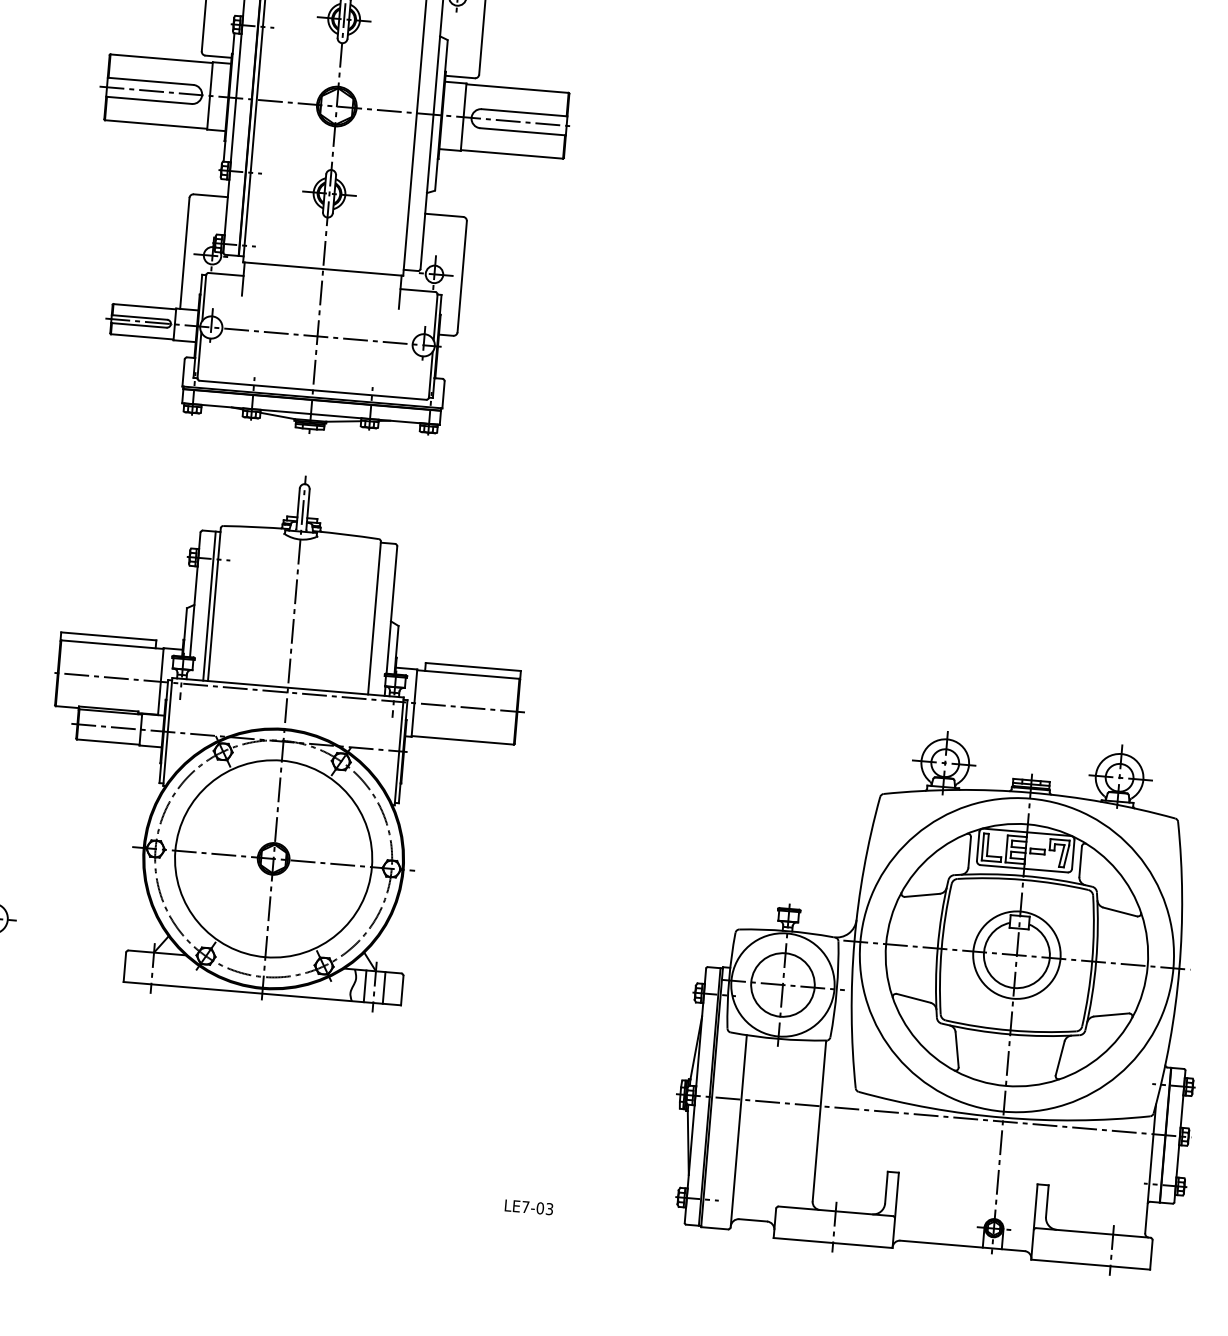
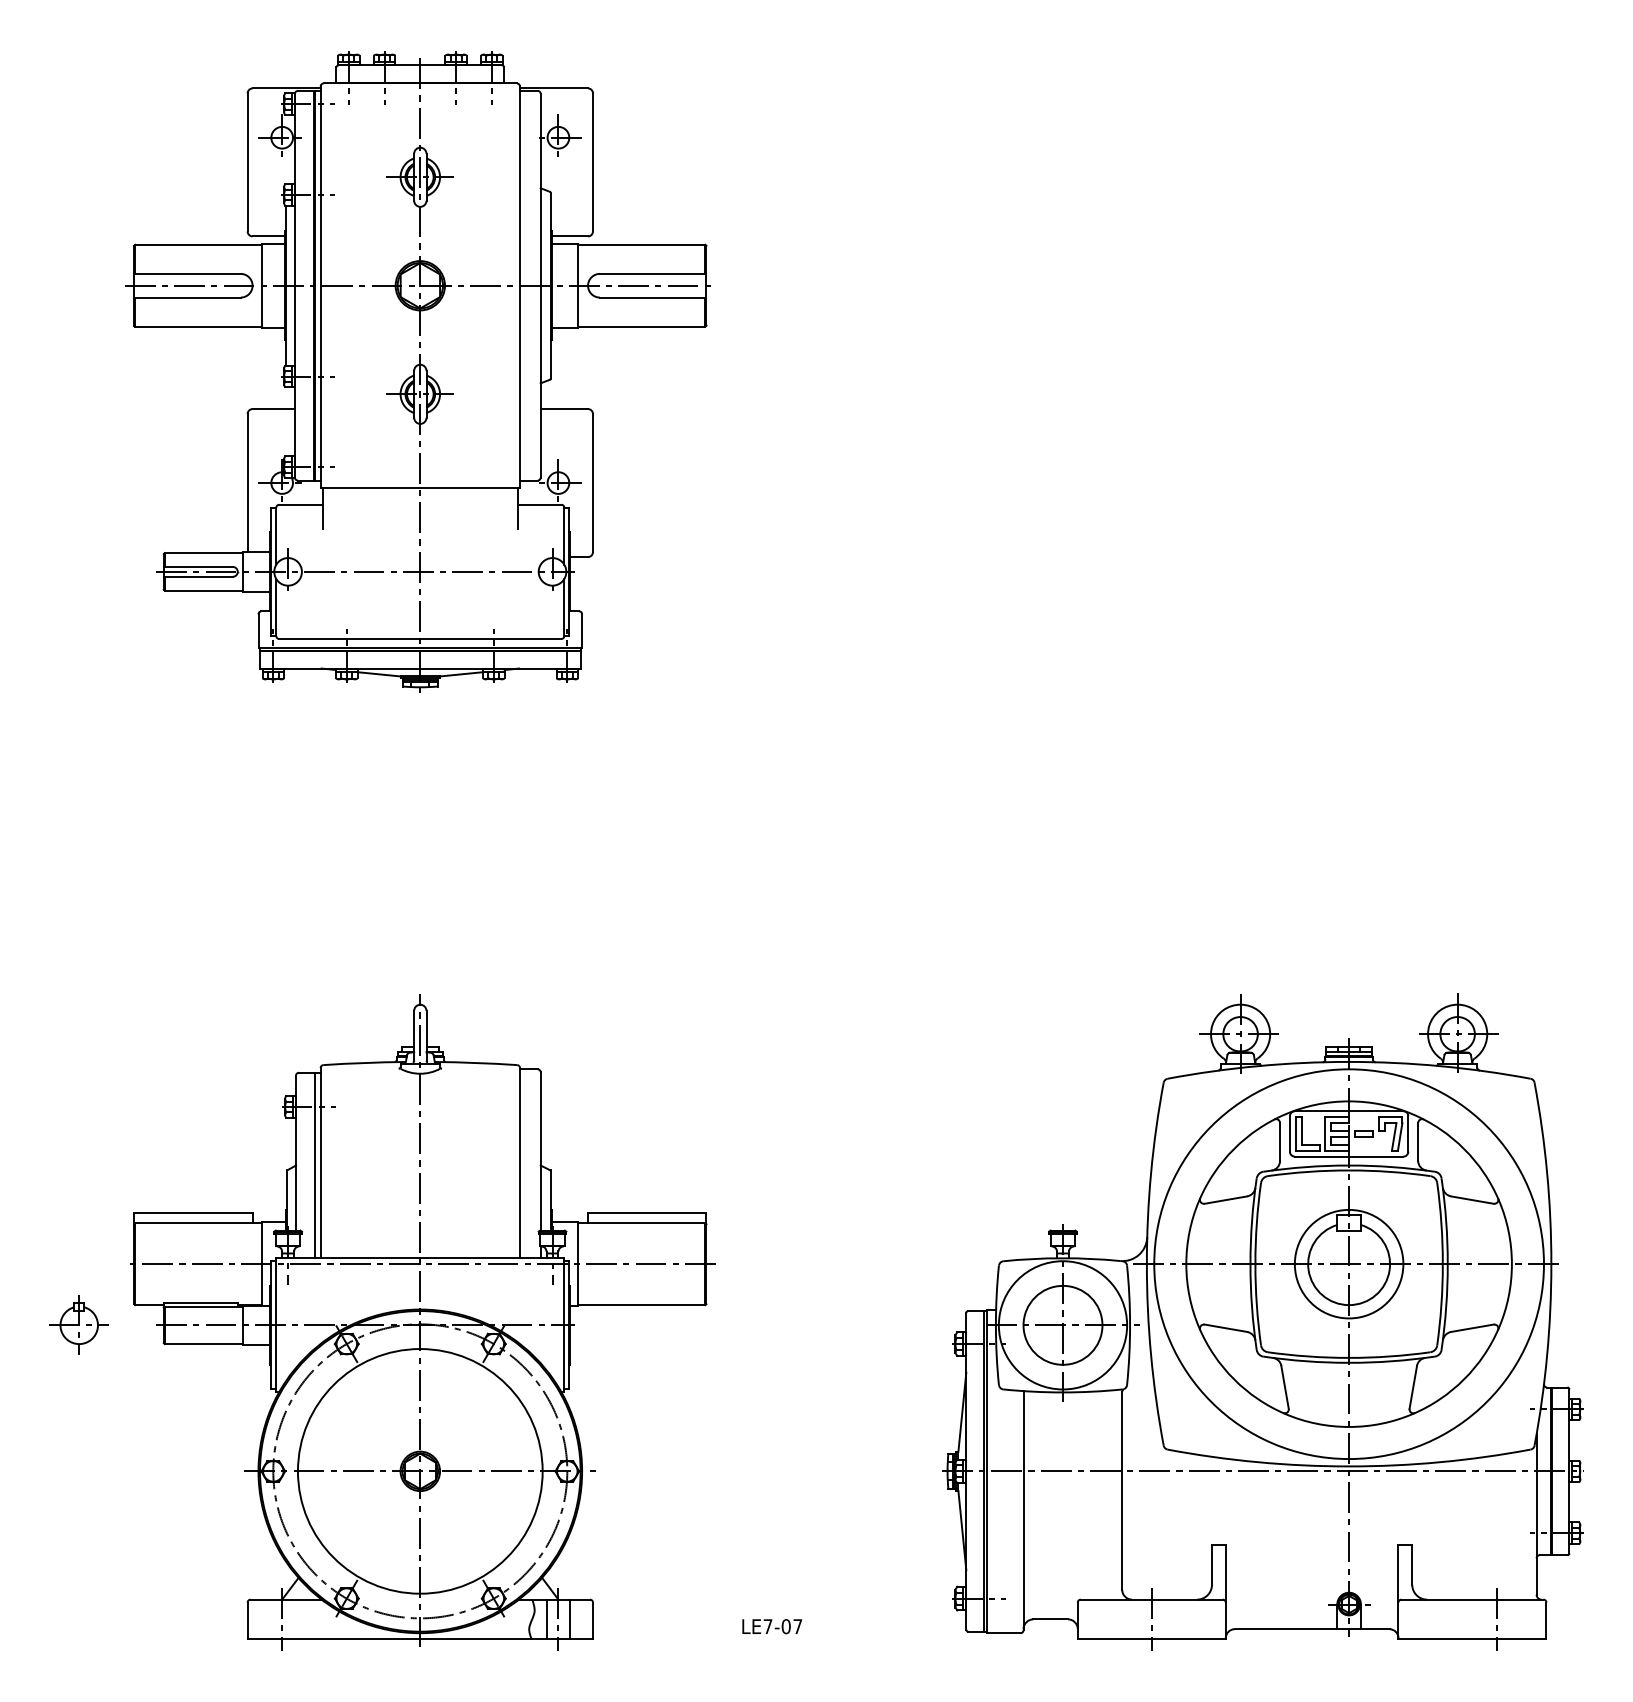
part: (285, 739) -> (422, 1322), moved
text: (549, 1209) -> (797, 1626), LE7-03 -> LE7-07

